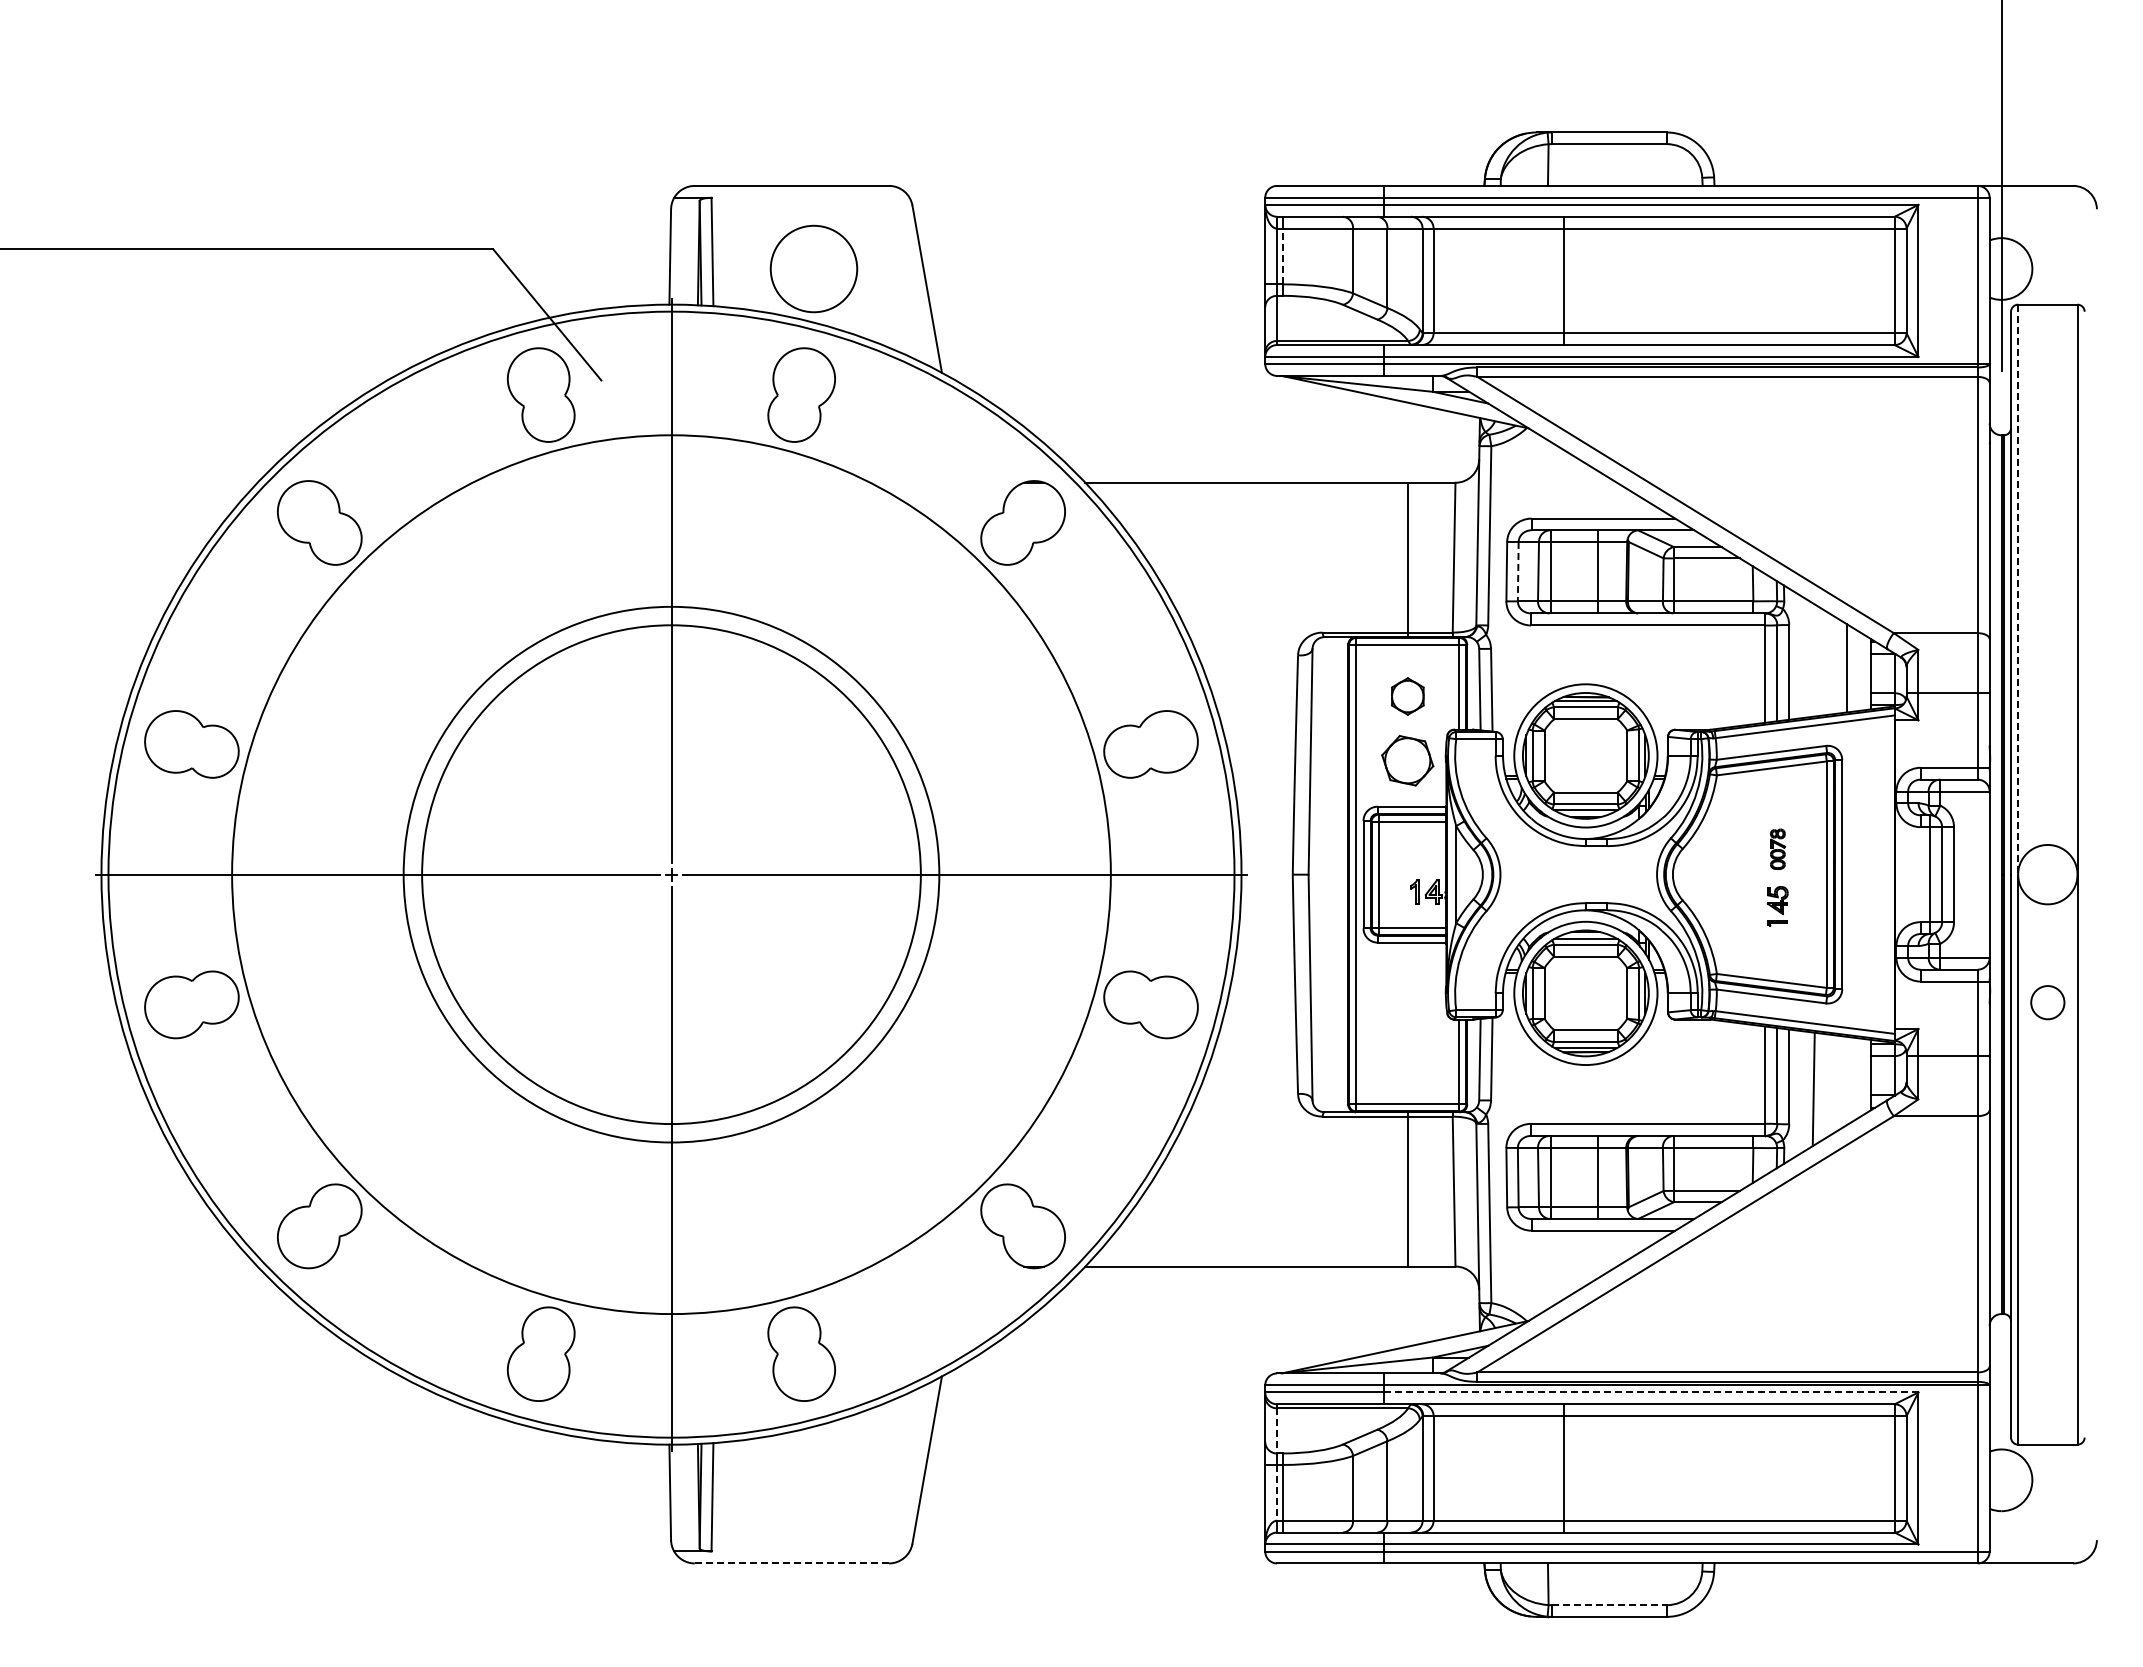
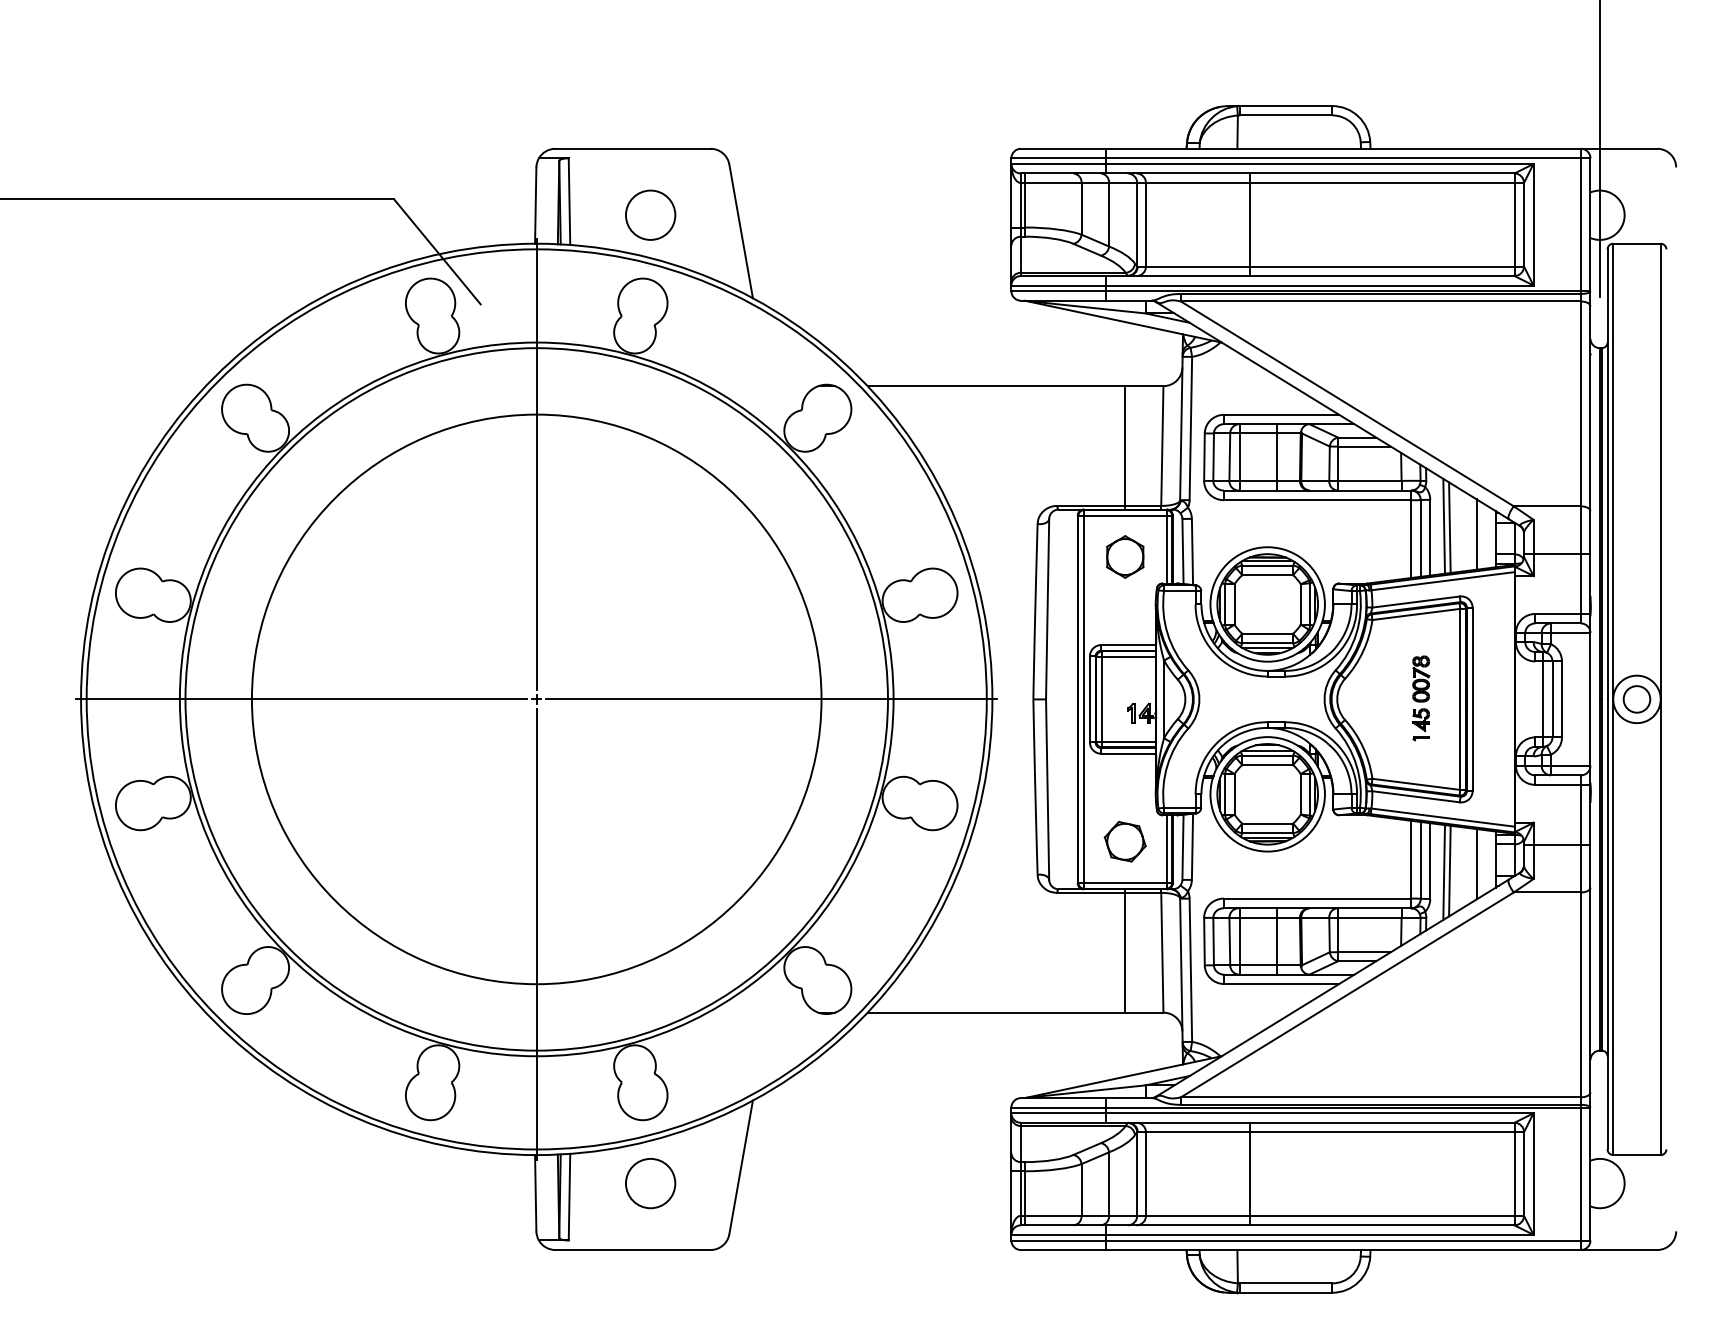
line: (1282, 256) -> (1025, 205), dashed -> solid
circle: (813, 268) -> (650, 214), size x0.71
line: (1518, 571) -> (1213, 457), dashed -> solid
line: (2018, 590) -> (1613, 472), dashed -> solid
line: (1806, 657) -> (1444, 525), added
line: (1813, 659) -> (1449, 527), added
part: (1407, 696) -> (1125, 556), size x1.43
part: (1407, 760) -> (1125, 841), moved
part: (1777, 849) -> (1420, 679), size x1.43
circle: (671, 874) -> (536, 699), size x1.43
circle: (671, 874) -> (536, 699), size x1.67
circle: (2047, 1002) -> (1636, 699), moved
line: (1847, 1080) -> (1476, 863), added
line: (1806, 1090) -> (1444, 871), added
line: (1651, 1392) -> (1320, 1113), dashed -> solid
line: (1277, 1430) -> (1021, 1143), dashed -> solid
circle: (813, 1480) -> (650, 1183), added
line: (1277, 1492) -> (1021, 1193), dashed -> solid
line: (791, 1563) -> (632, 1250), dashed -> solid
line: (1609, 1605) -> (1286, 1283), dashed -> solid

